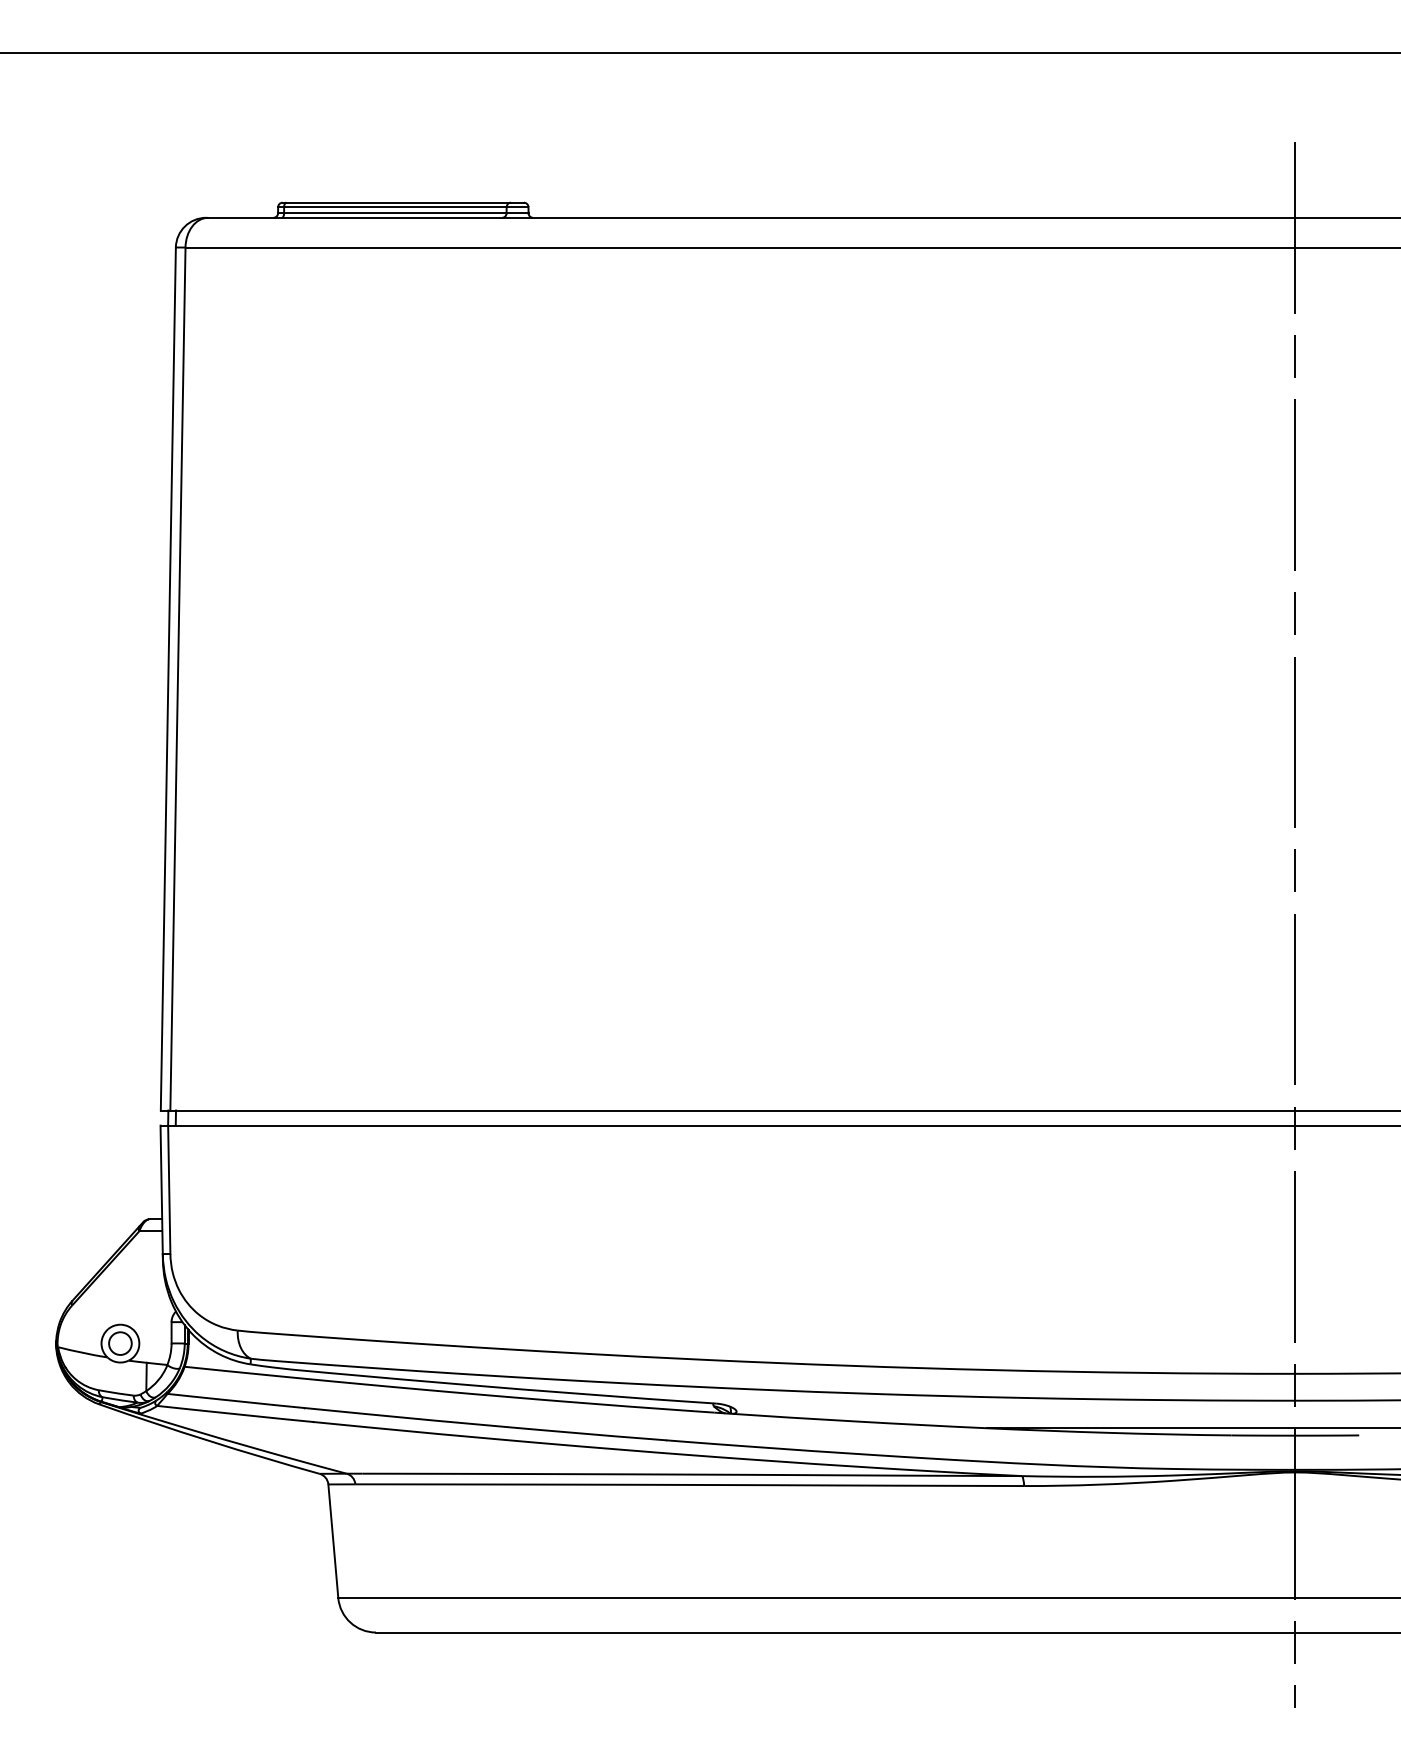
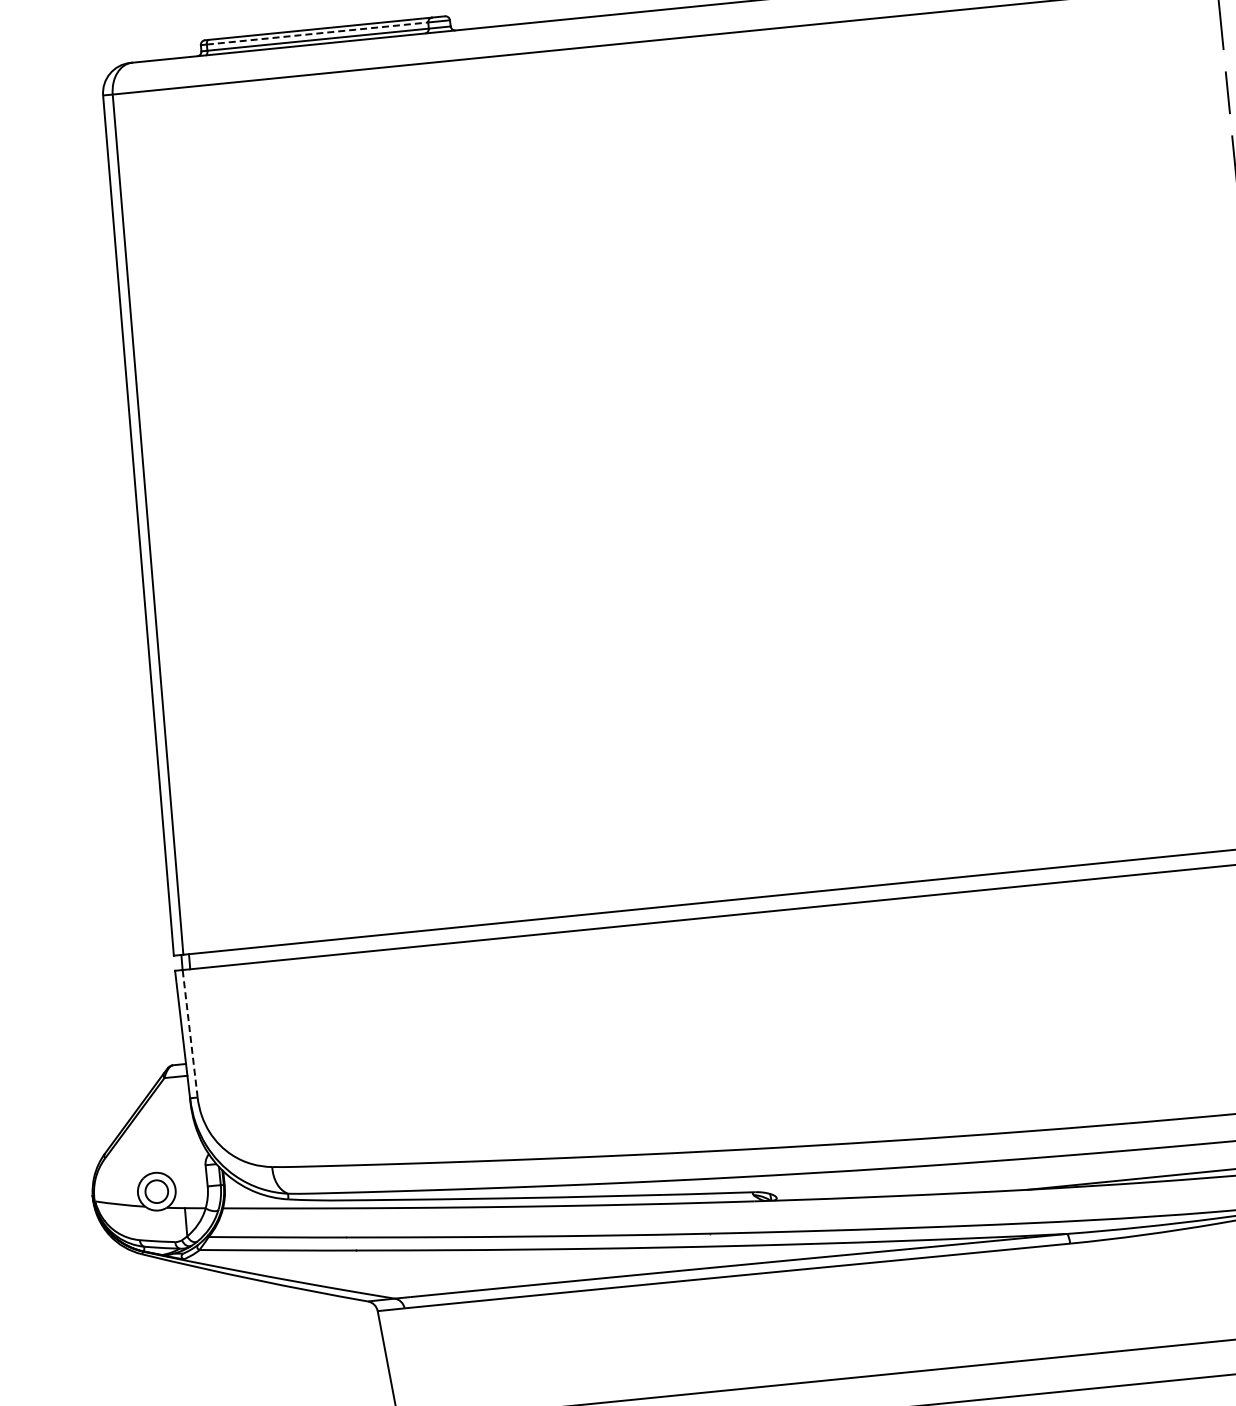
line: (395, 207) -> (317, 33), solid -> dashed
line: (169, 1189) -> (190, 1033), solid -> dashed

